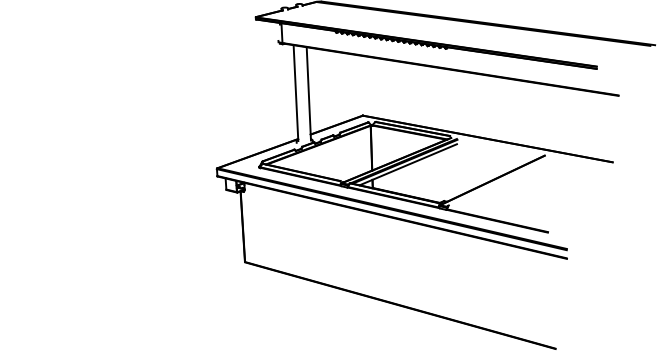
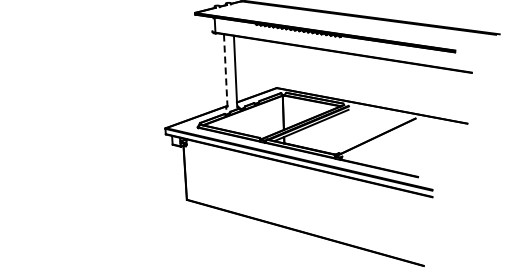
line: (295, 92) -> (225, 70), solid -> dashed

